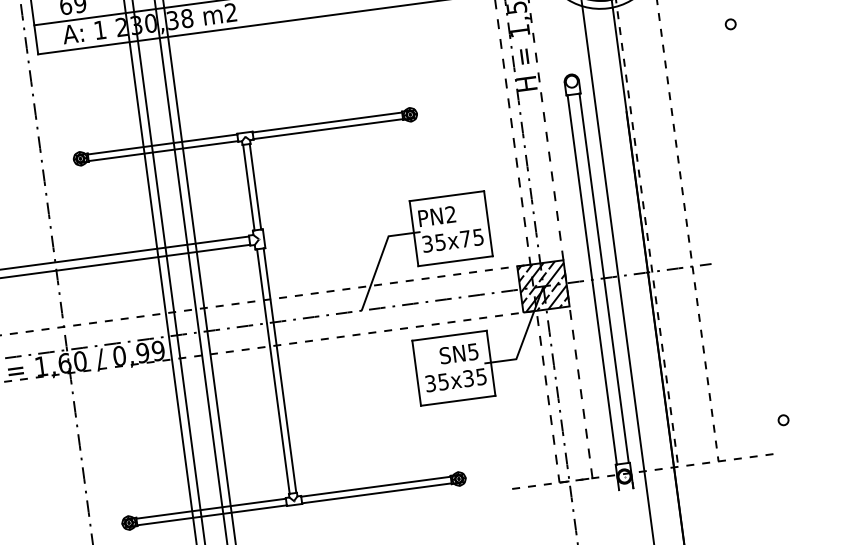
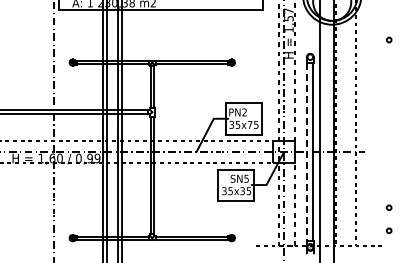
line: (592, 280) -> (307, 152), solid -> dashed
hatch: (542, 286) -> (283, 152), removed
circle: (777, 371) -> (389, 207), added

